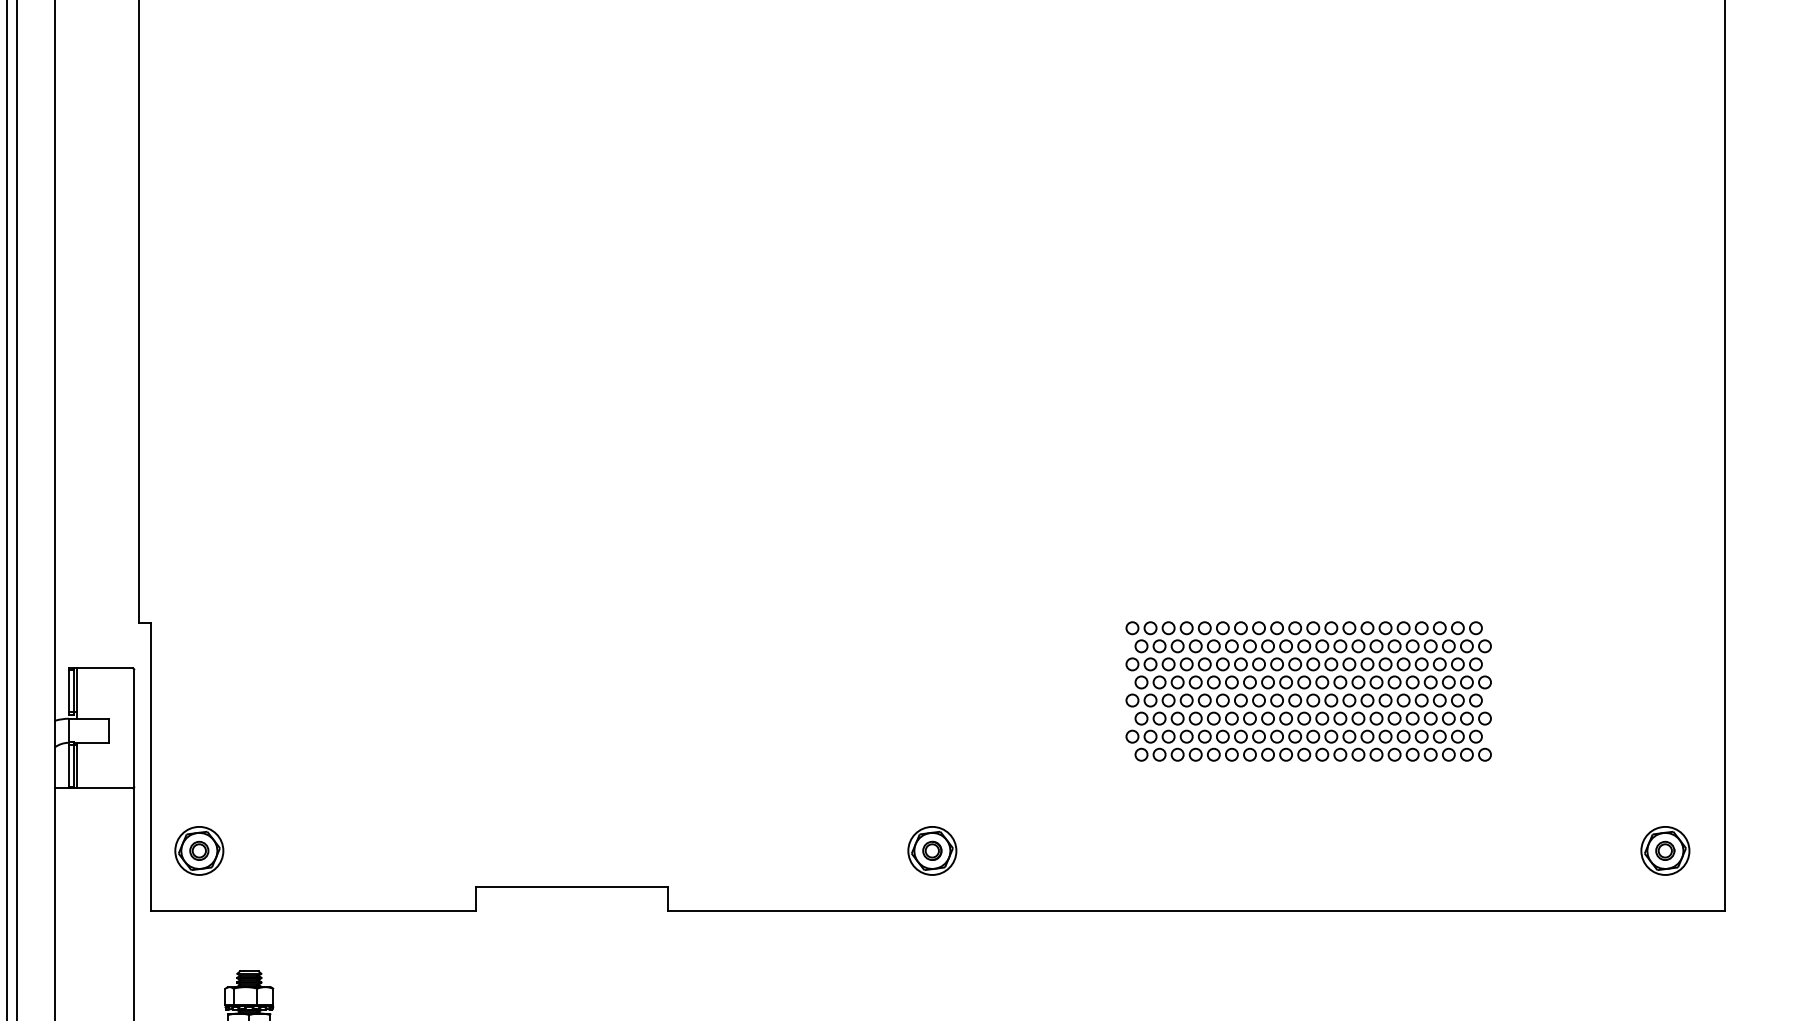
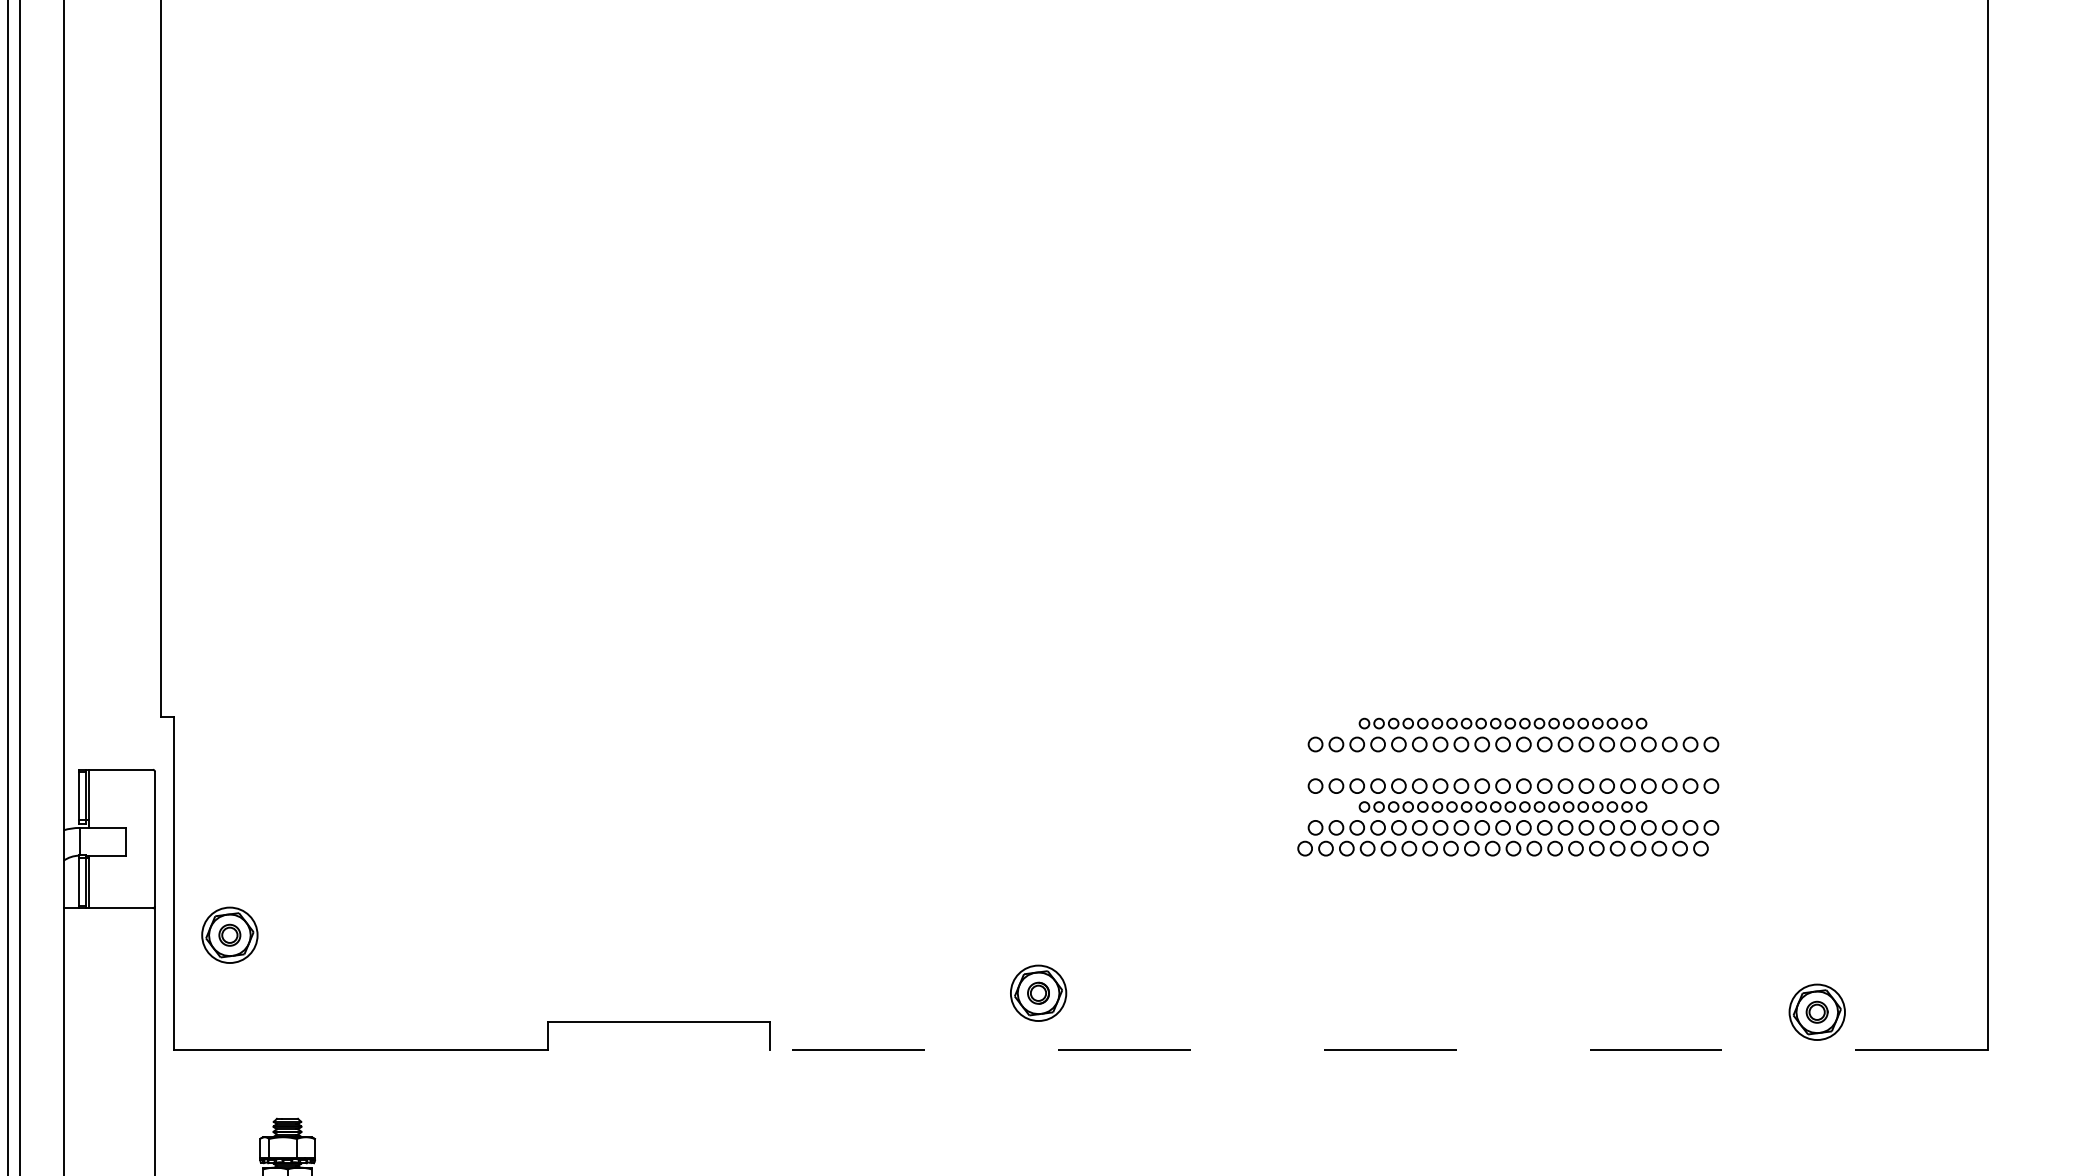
part: (1303, 628) -> (1502, 723), size x0.7
part: (1303, 664) -> (1502, 765), removed
part: (1303, 700) -> (1502, 806), size x0.7
part: (1313, 754) -> (1513, 869), removed
part: (199, 850) -> (229, 934), moved
part: (932, 850) -> (1038, 992), moved
part: (1664, 850) -> (1816, 1011), moved
line: (1196, 910) -> (1378, 1049), solid -> dashed

